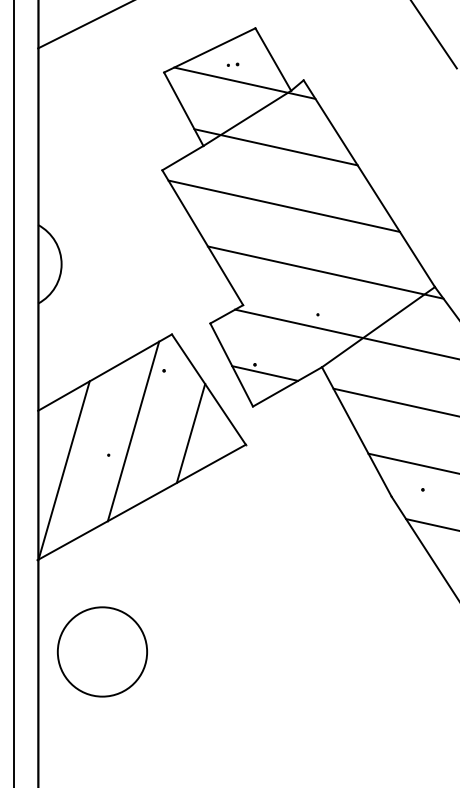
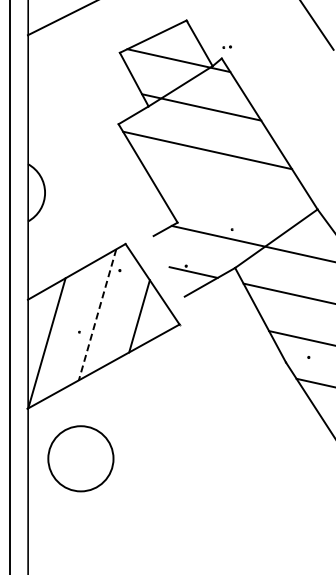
part: (232, 63) -> (226, 46), moved
line: (325, 272) -> (237, 198), removed
line: (230, 365) -> (168, 266), removed
line: (133, 432) -> (97, 315), solid -> dashed
circle: (101, 651) -> (80, 458), moved

